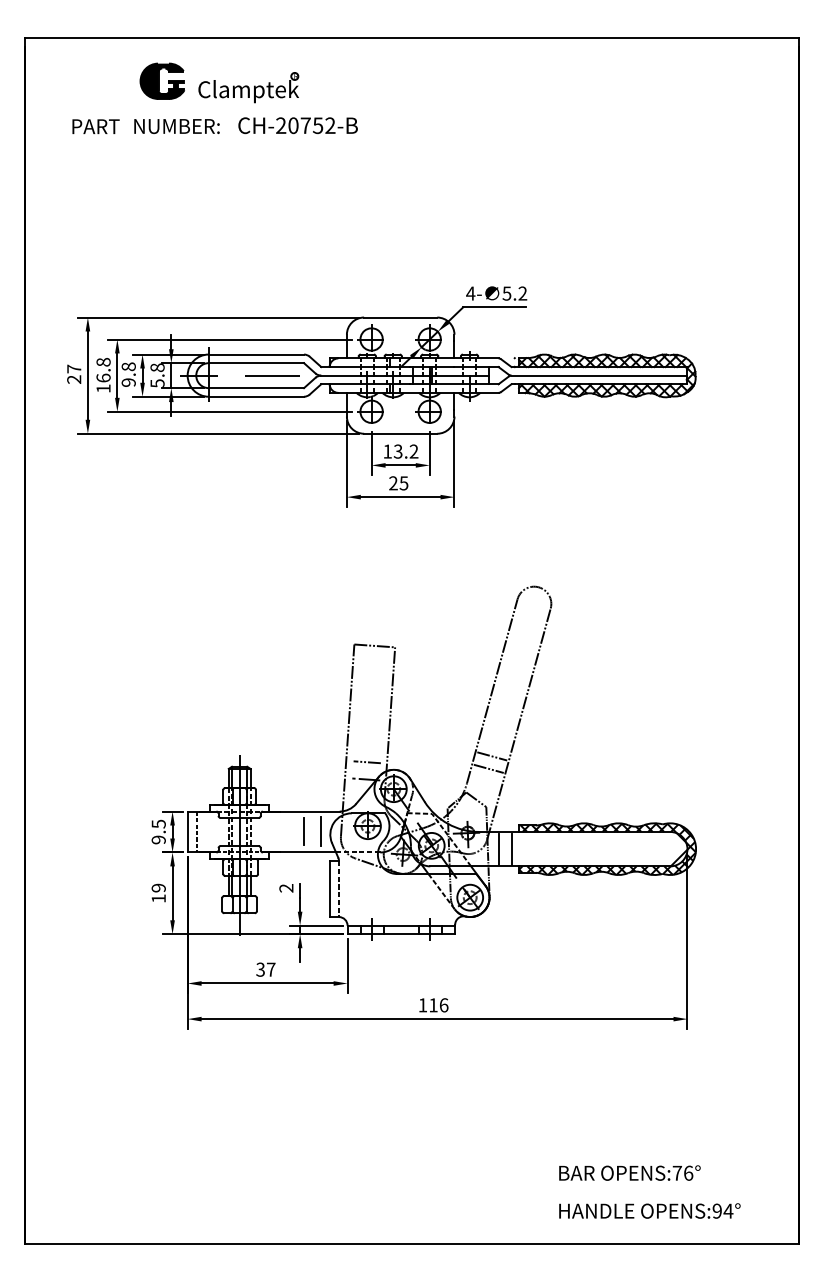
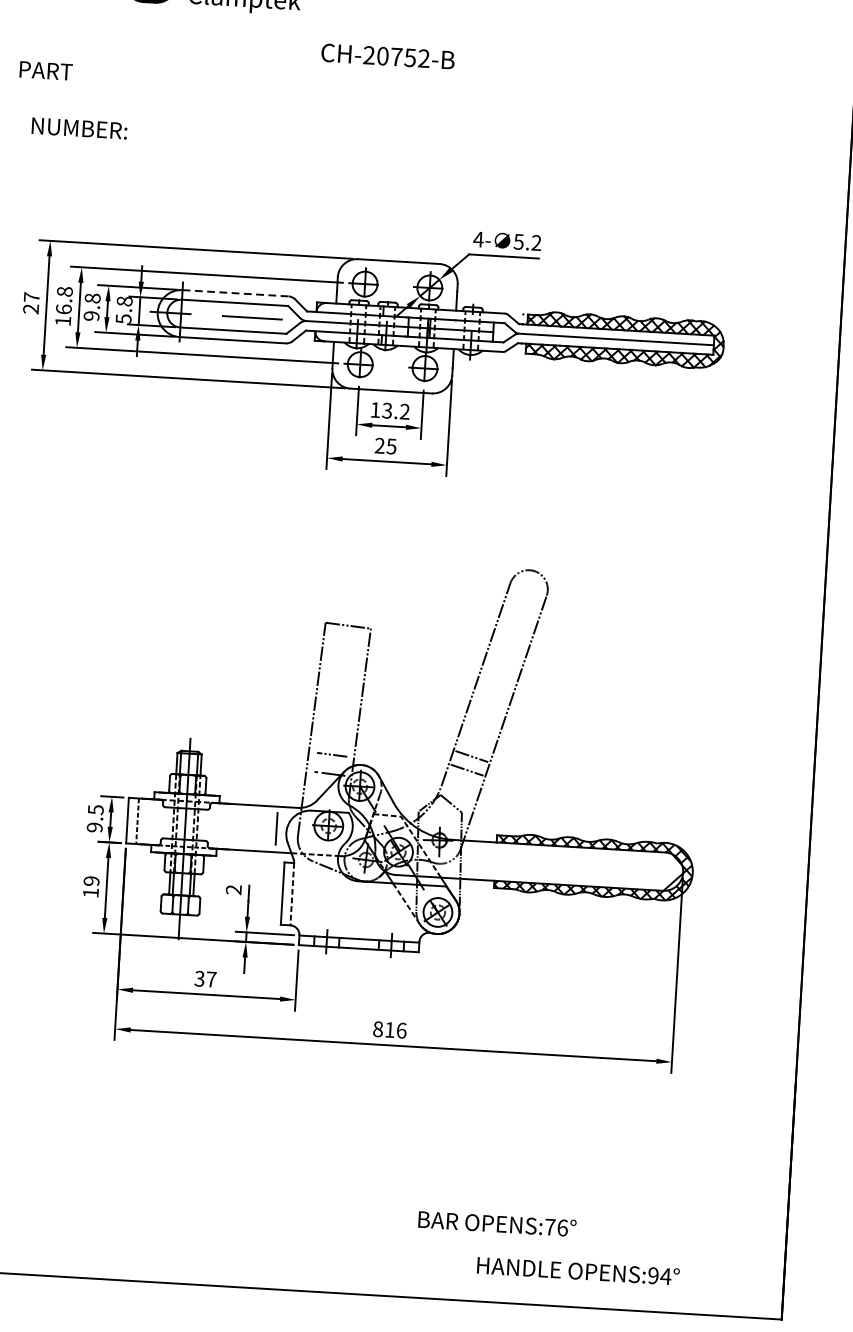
text: (297, 125) -> (387, 56), moved
text: (95, 126) -> (45, 70), moved
text: (176, 126) -> (79, 128), moved
line: (256, 354) -> (235, 293), solid -> dashed
line: (304, 831) -> (257, 827), removed
line: (499, 848) -> (473, 859), removed
line: (512, 848) -> (488, 860), removed
text: (422, 1005) -> (377, 1029), 116 -> 816
text: (629, 1172) -> (496, 1223), moved
text: (649, 1210) -> (577, 1270), moved

